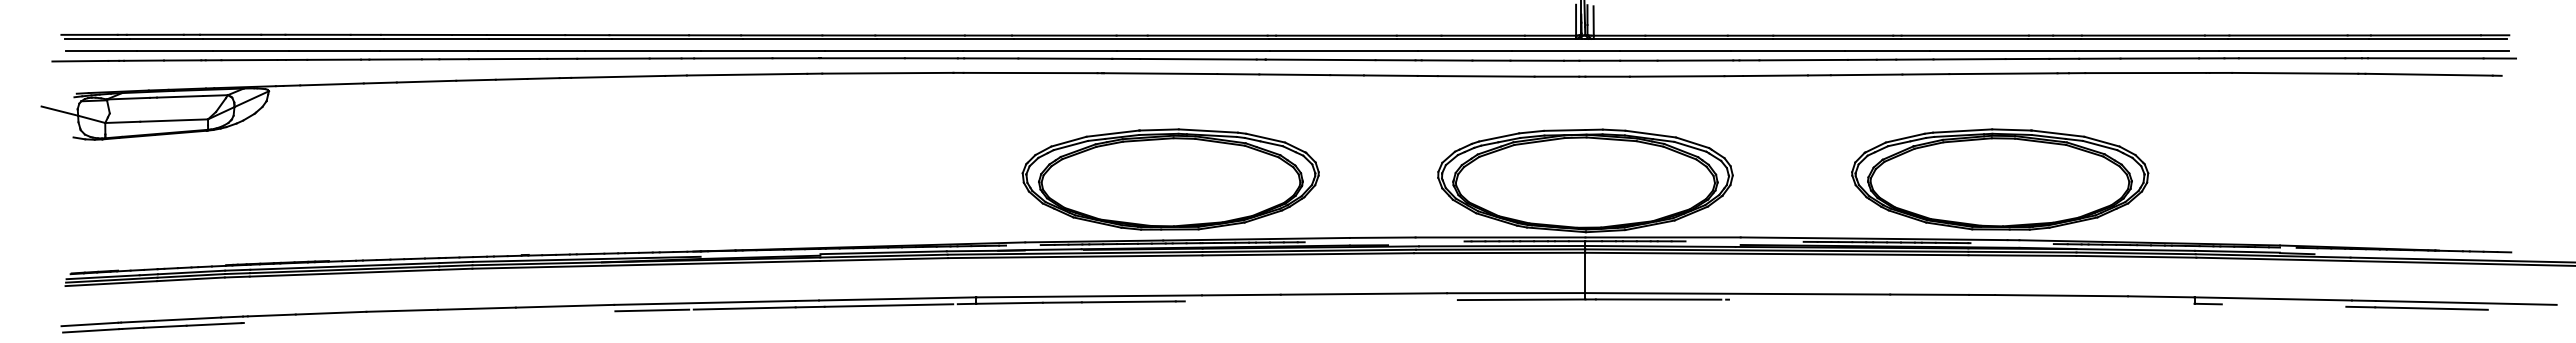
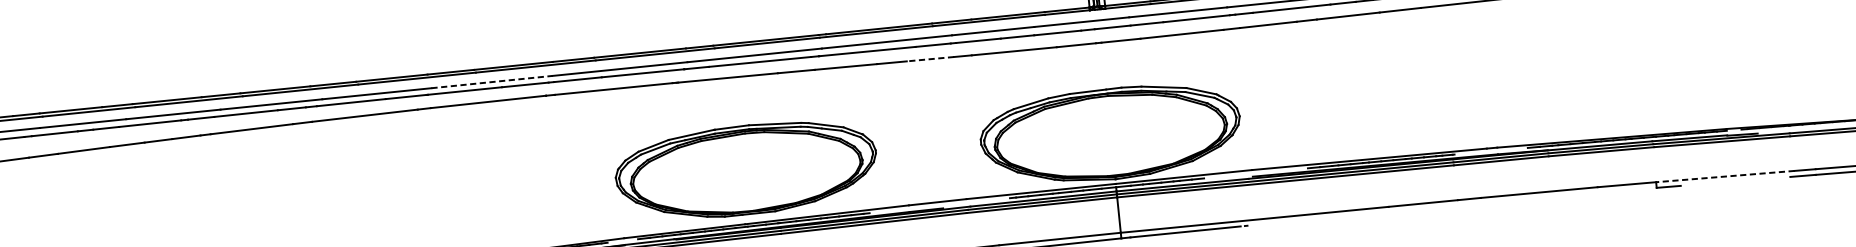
line: (894, 51) -> (492, 82), solid -> dashed
line: (1390, 75) -> (930, 59), solid -> dashed
part: (2000, 179) -> (1475, 95), removed
line: (2273, 298) -> (1725, 176), solid -> dashed

